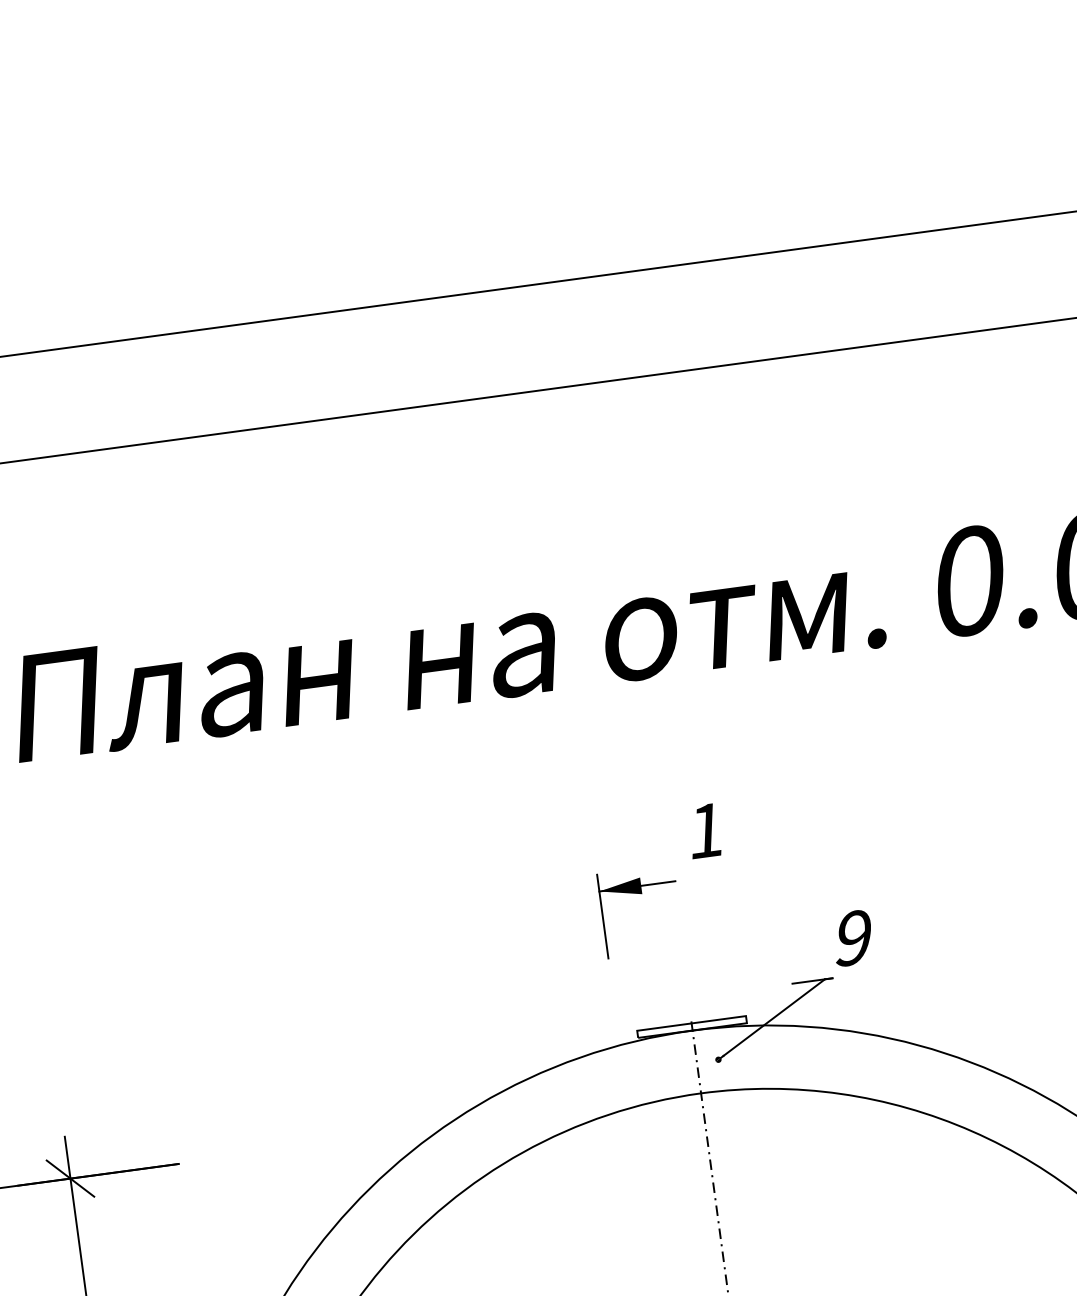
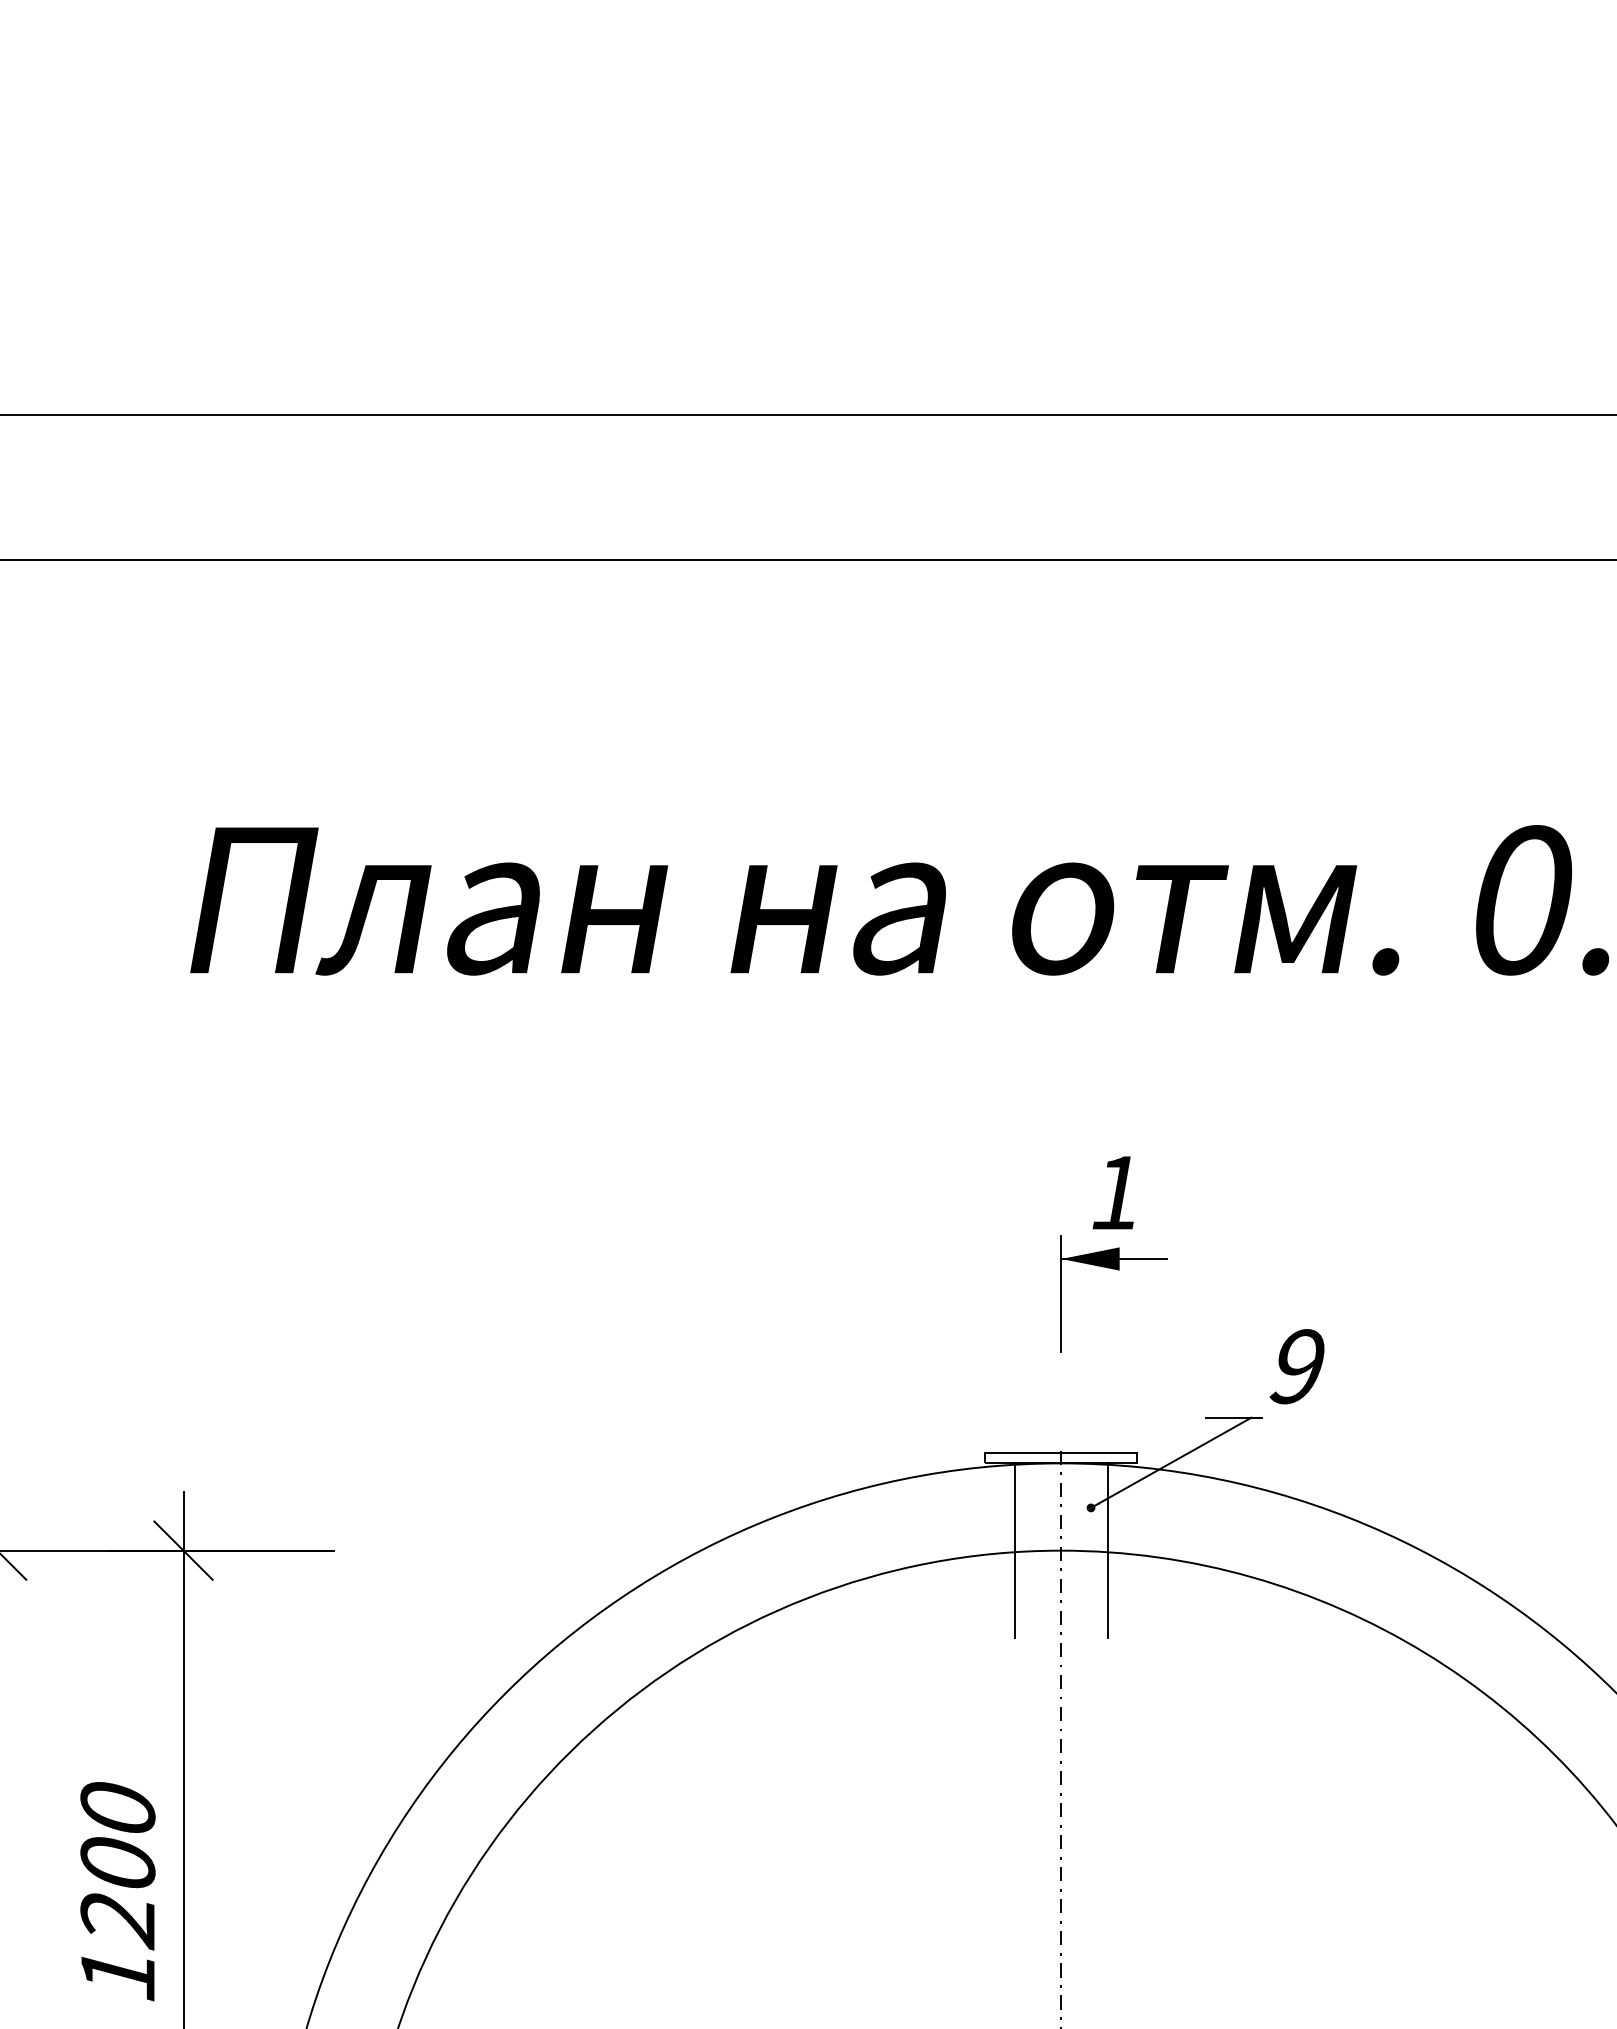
part: (640, 894) -> (1117, 1270), moved
line: (734, 1088) -> (1107, 1550), added
line: (667, 1097) -> (1014, 1550), added

